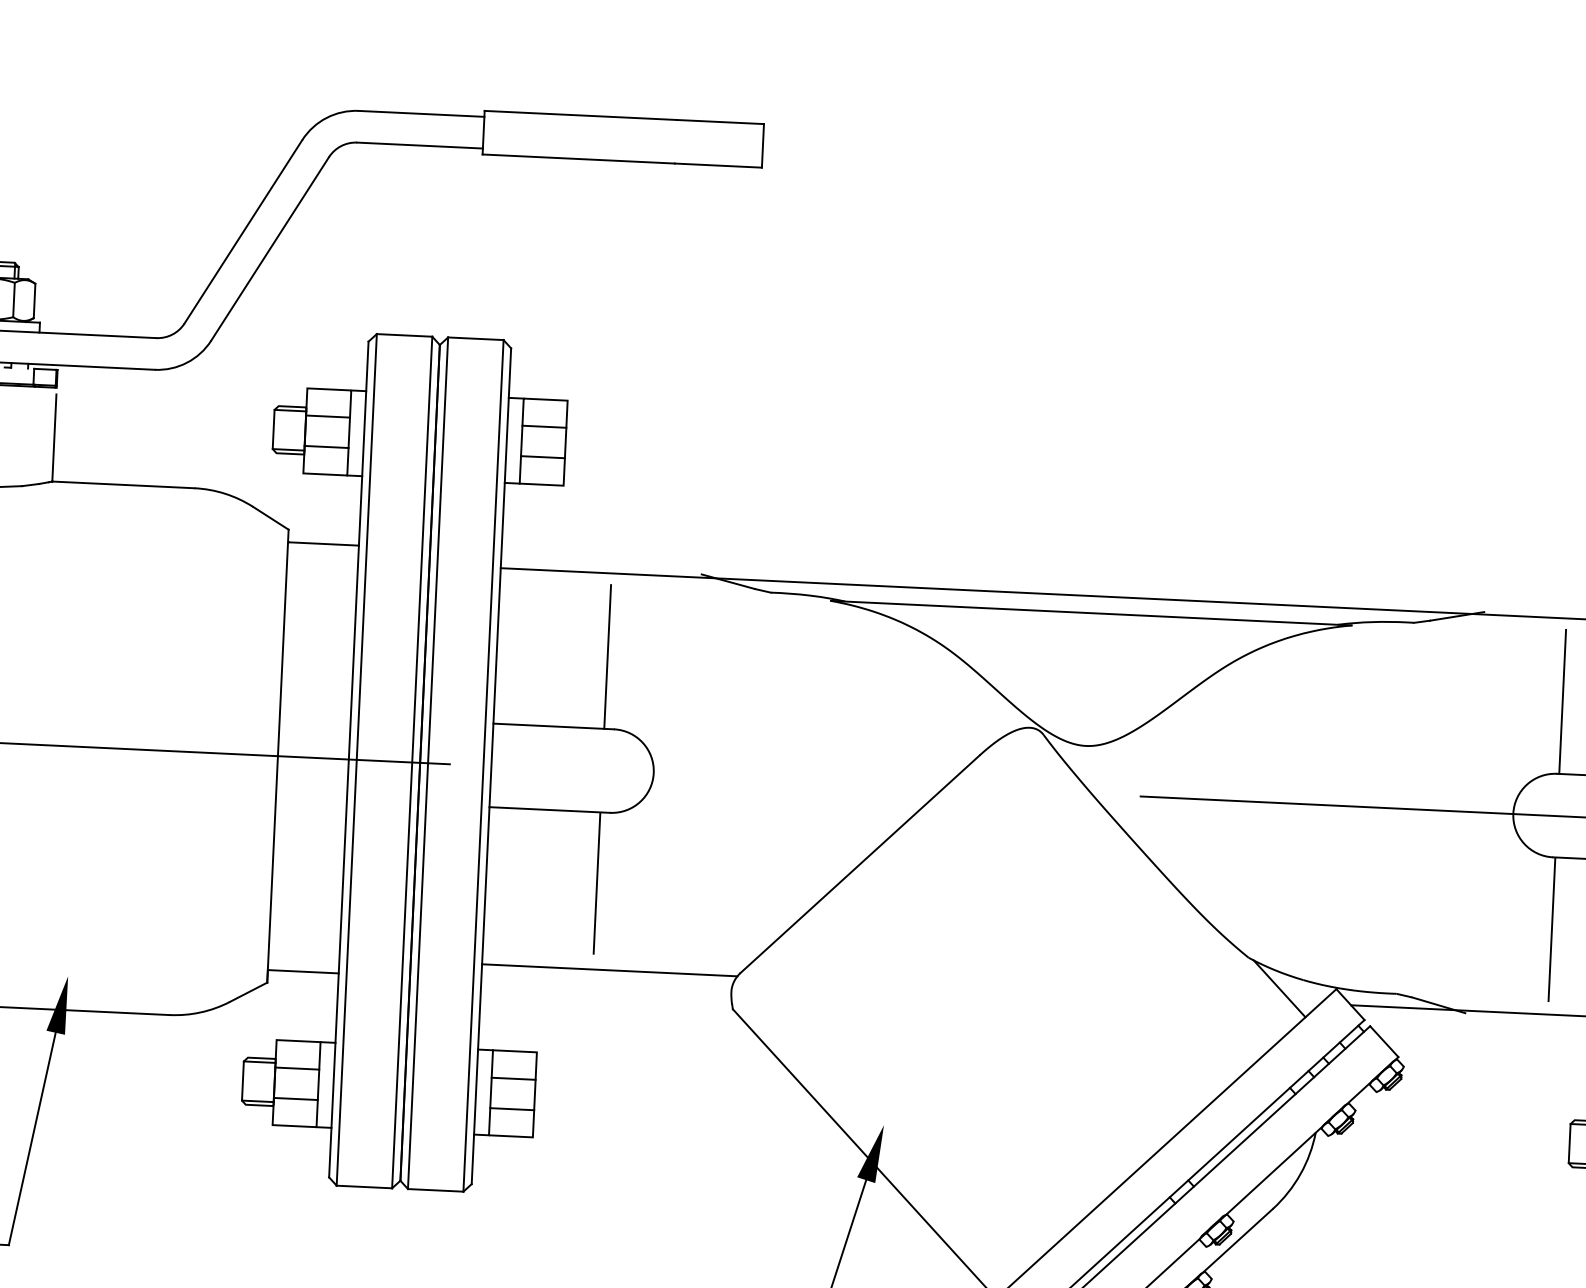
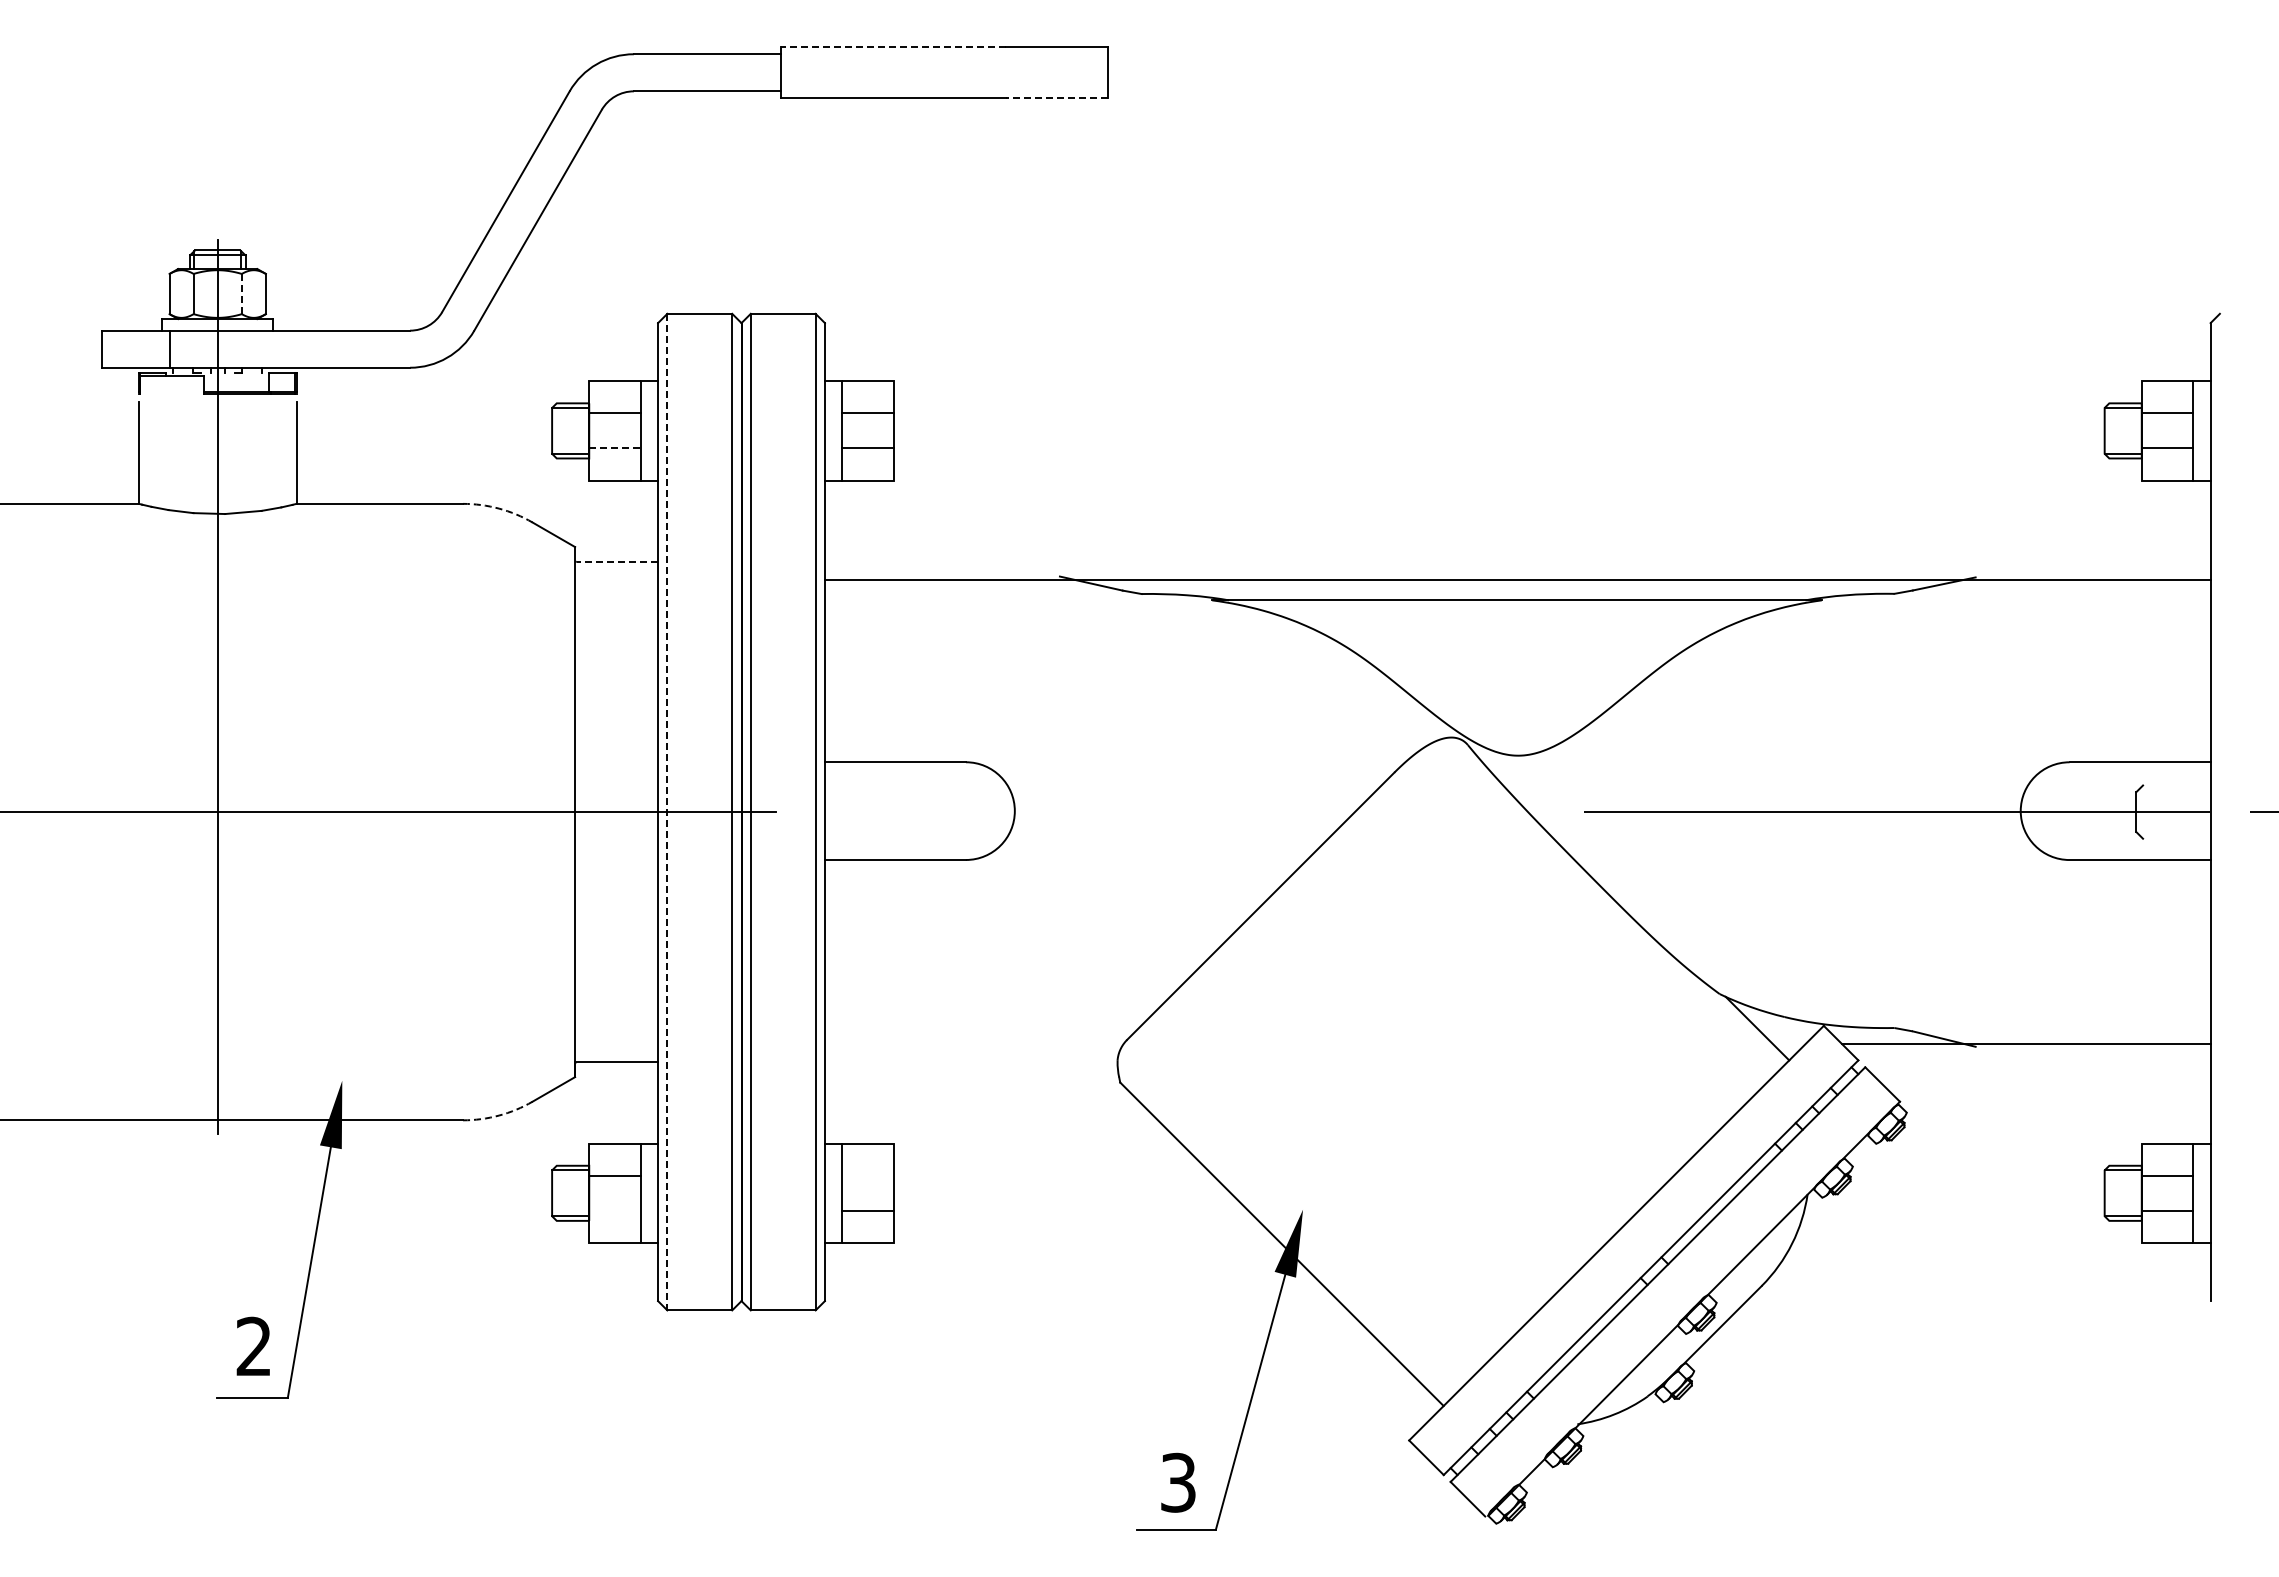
line: (579, 115) -> (892, 47), solid -> dashed
line: (718, 165) -> (1056, 98), solid -> dashed
line: (13, 299) -> (241, 293), solid -> dashed
line: (326, 447) -> (614, 448), solid -> dashed
arc: (225, 493) -> (499, 508), solid -> dashed
line: (324, 543) -> (617, 561), solid -> dashed
line: (607, 657) -> (954, 678), removed
line: (1562, 701) -> (2072, 677), removed
line: (356, 760) -> (667, 812), solid -> dashed
line: (596, 882) -> (954, 942), removed
line: (1552, 929) -> (2072, 944), removed
line: (609, 969) -> (973, 1043), removed
arc: (201, 1012) -> (499, 1115), solid -> dashed
line: (513, 1078) -> (867, 1175), removed
line: (295, 1099) -> (614, 1211), removed

